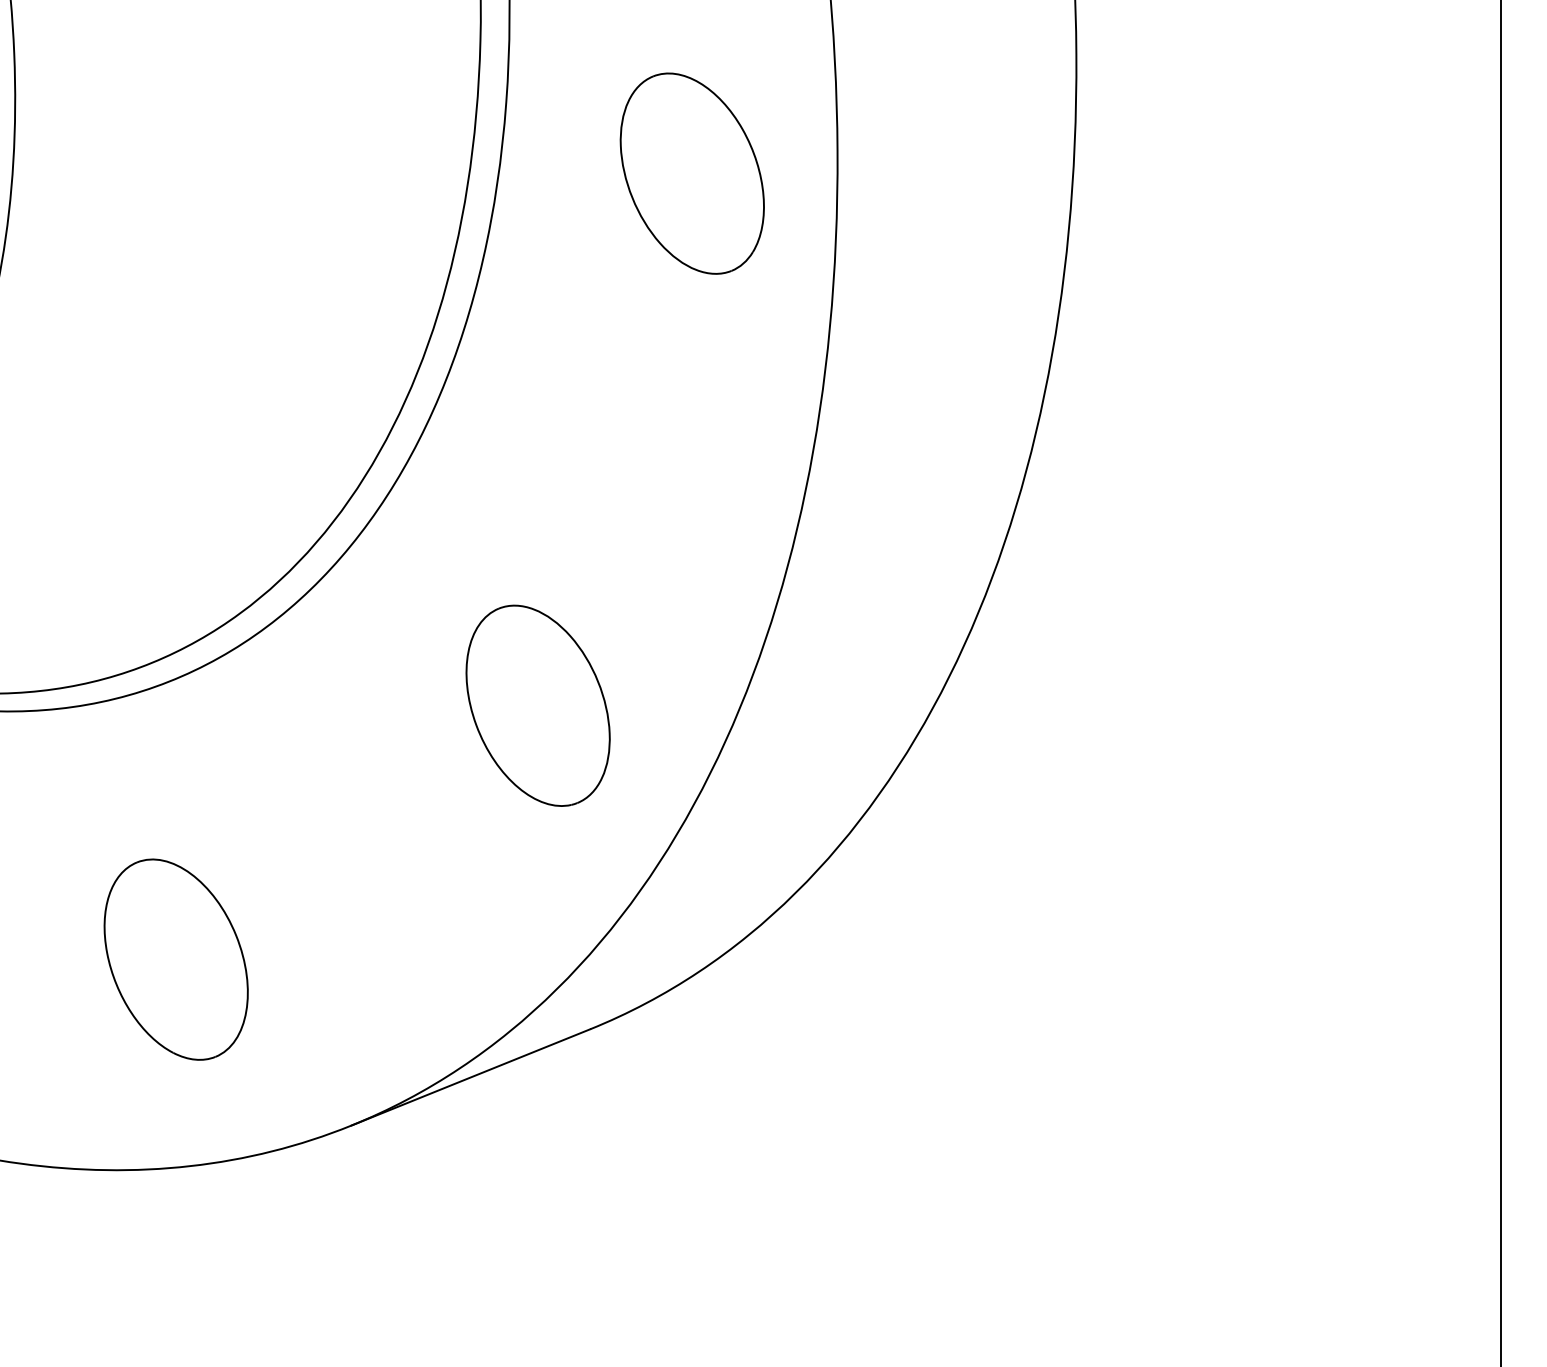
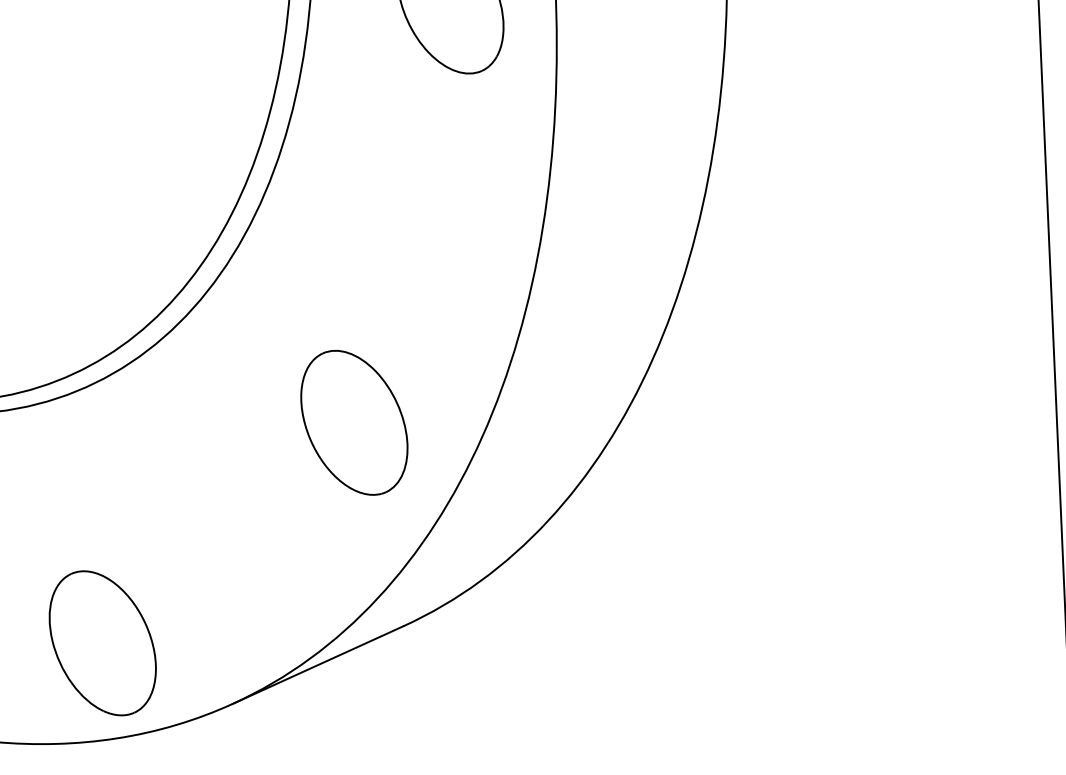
part: (537, 705) -> (353, 422), moved
part: (175, 959) -> (102, 643), moved

